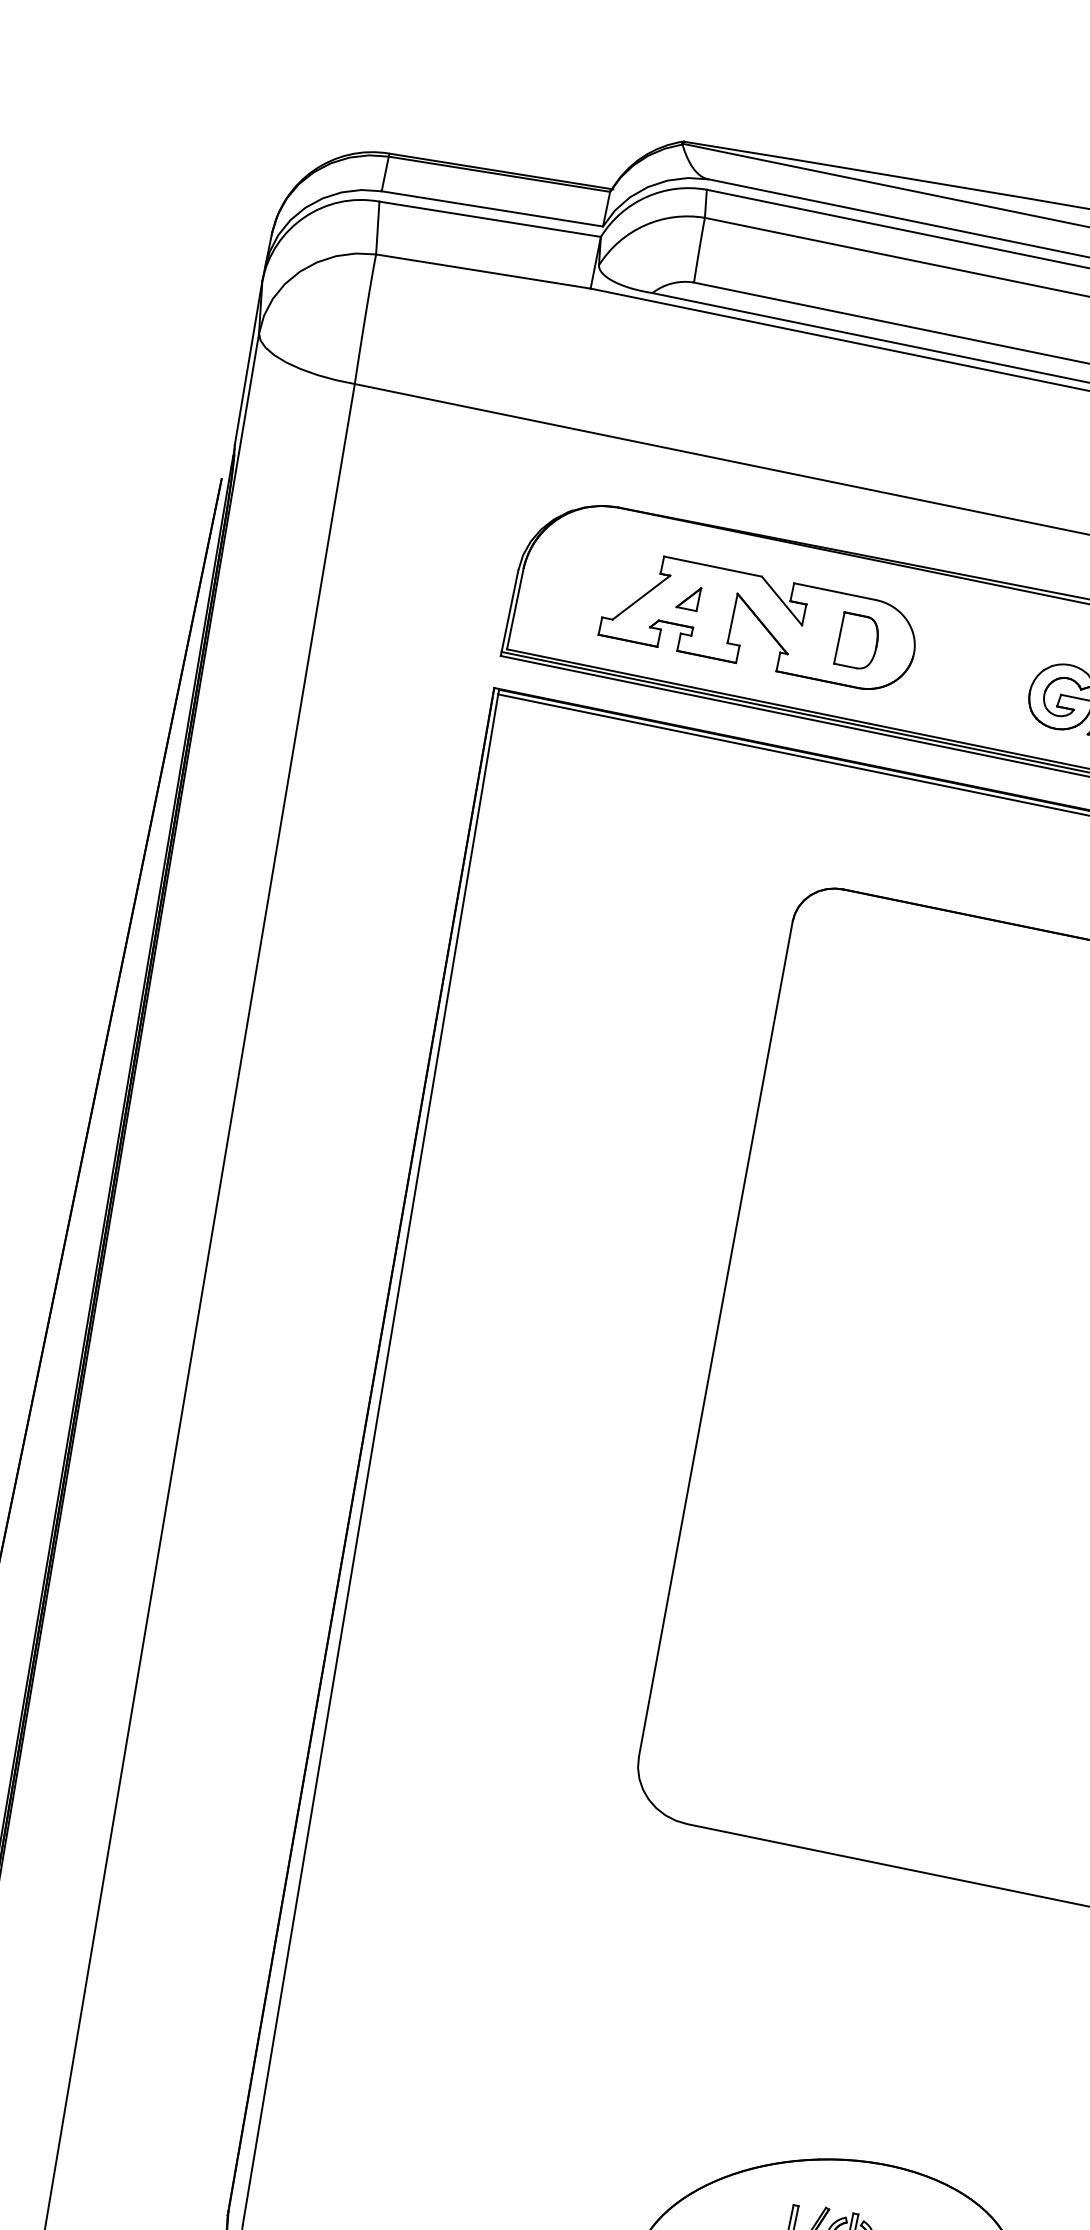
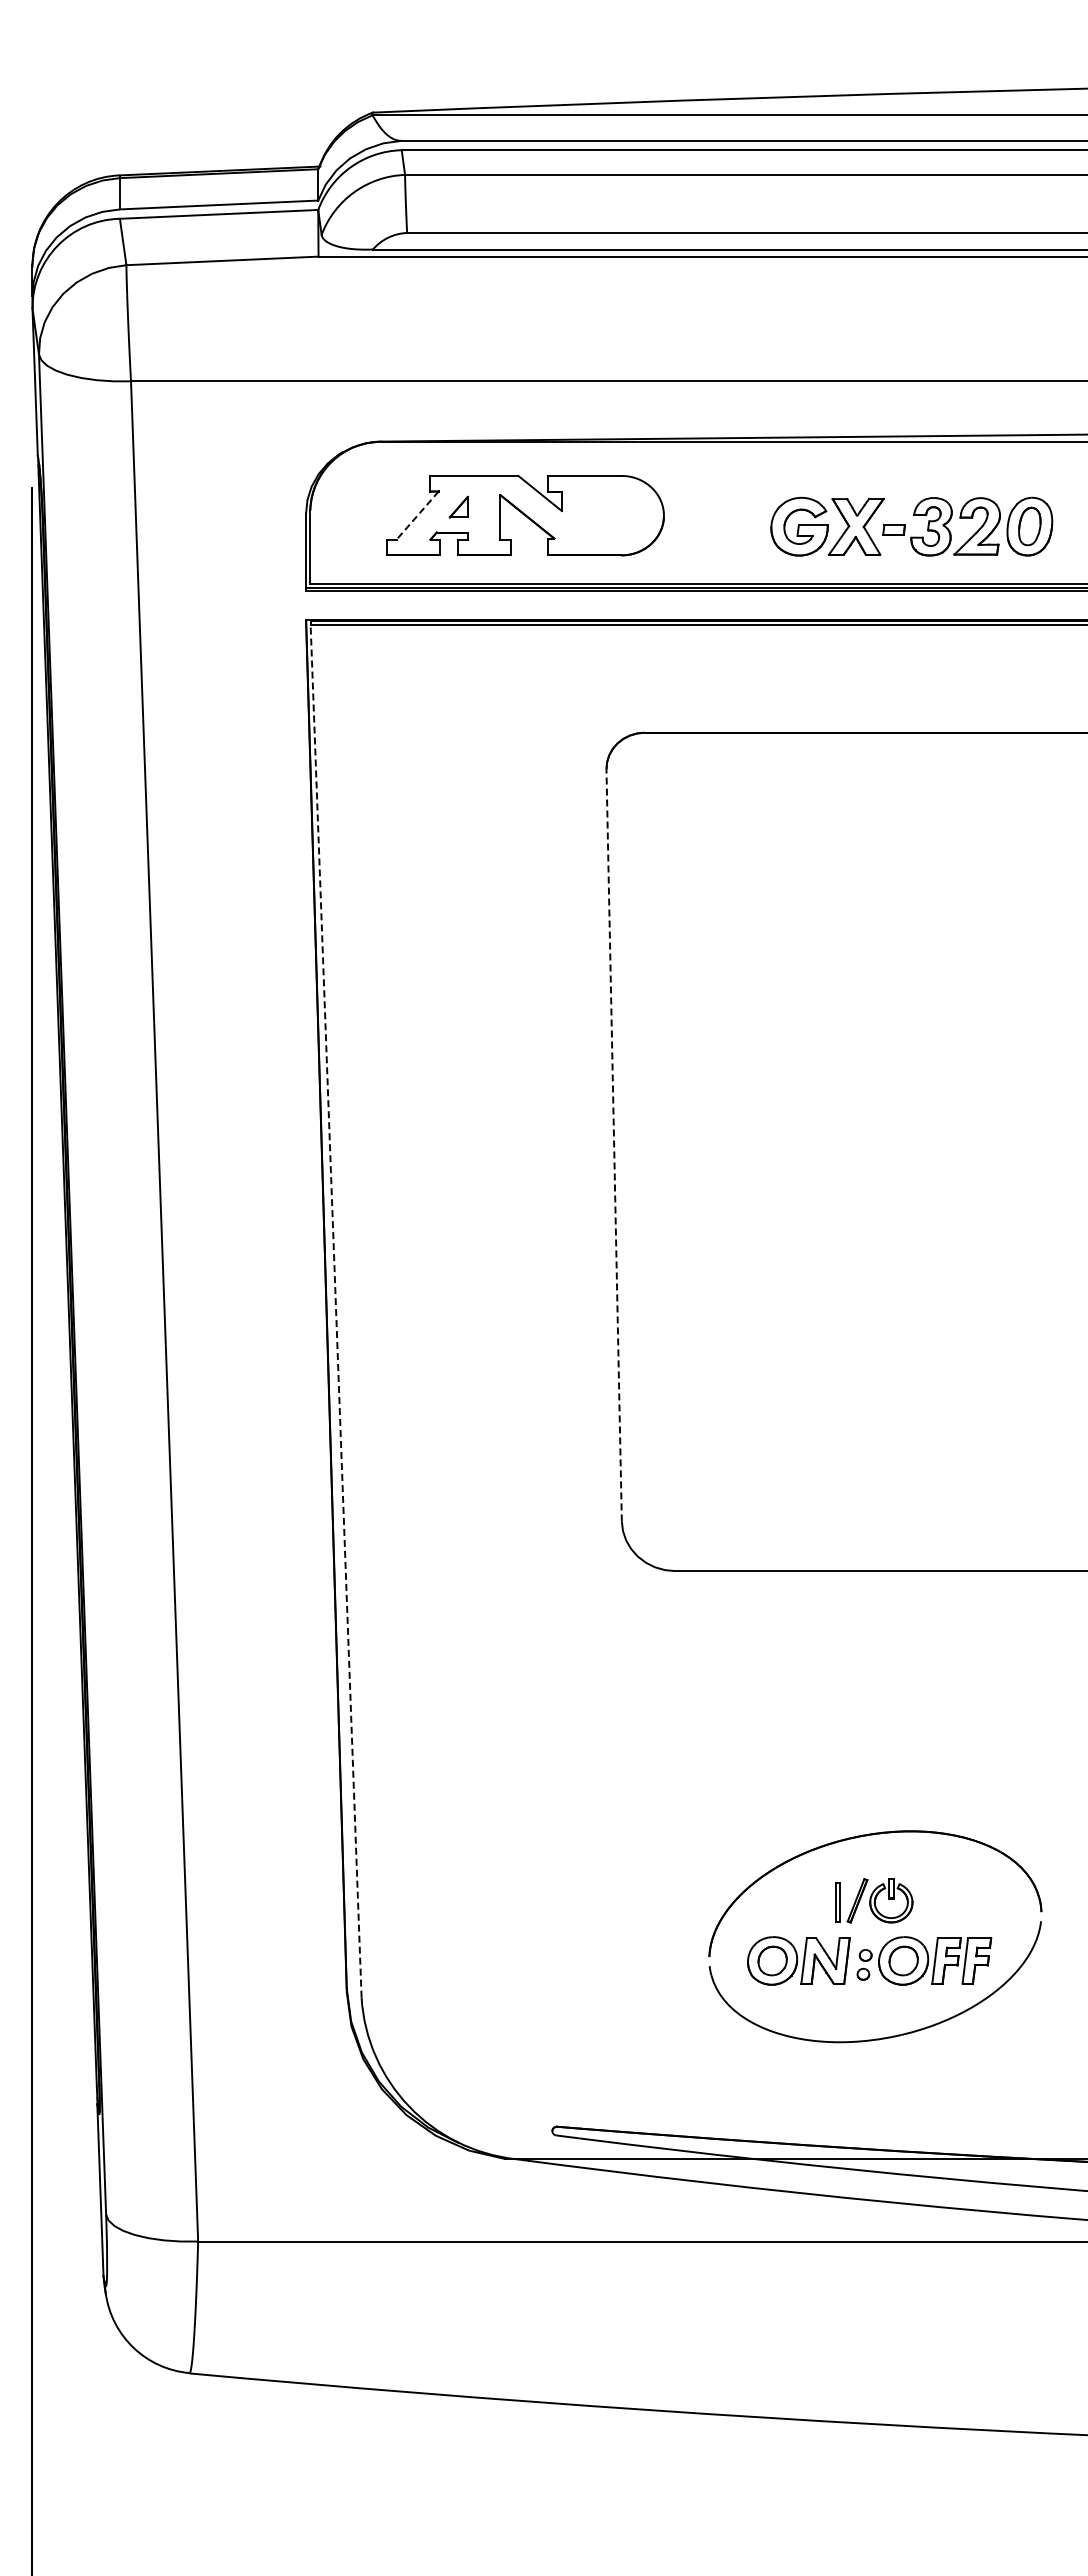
line: (641, 598) -> (417, 516), solid -> dashed
part: (858, 642) -> (613, 515), removed
line: (716, 1339) -> (614, 1145), solid -> dashed
line: (370, 1459) -> (336, 1311), solid -> dashed

